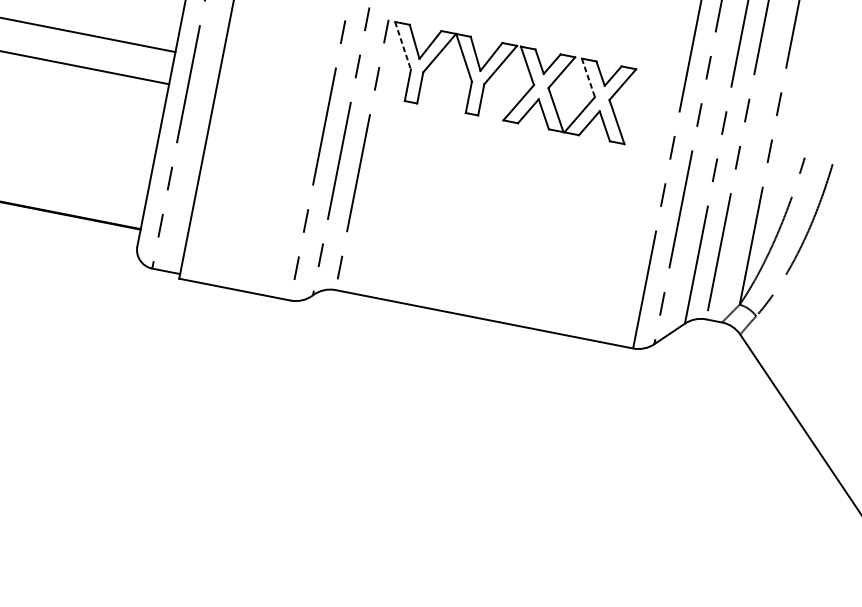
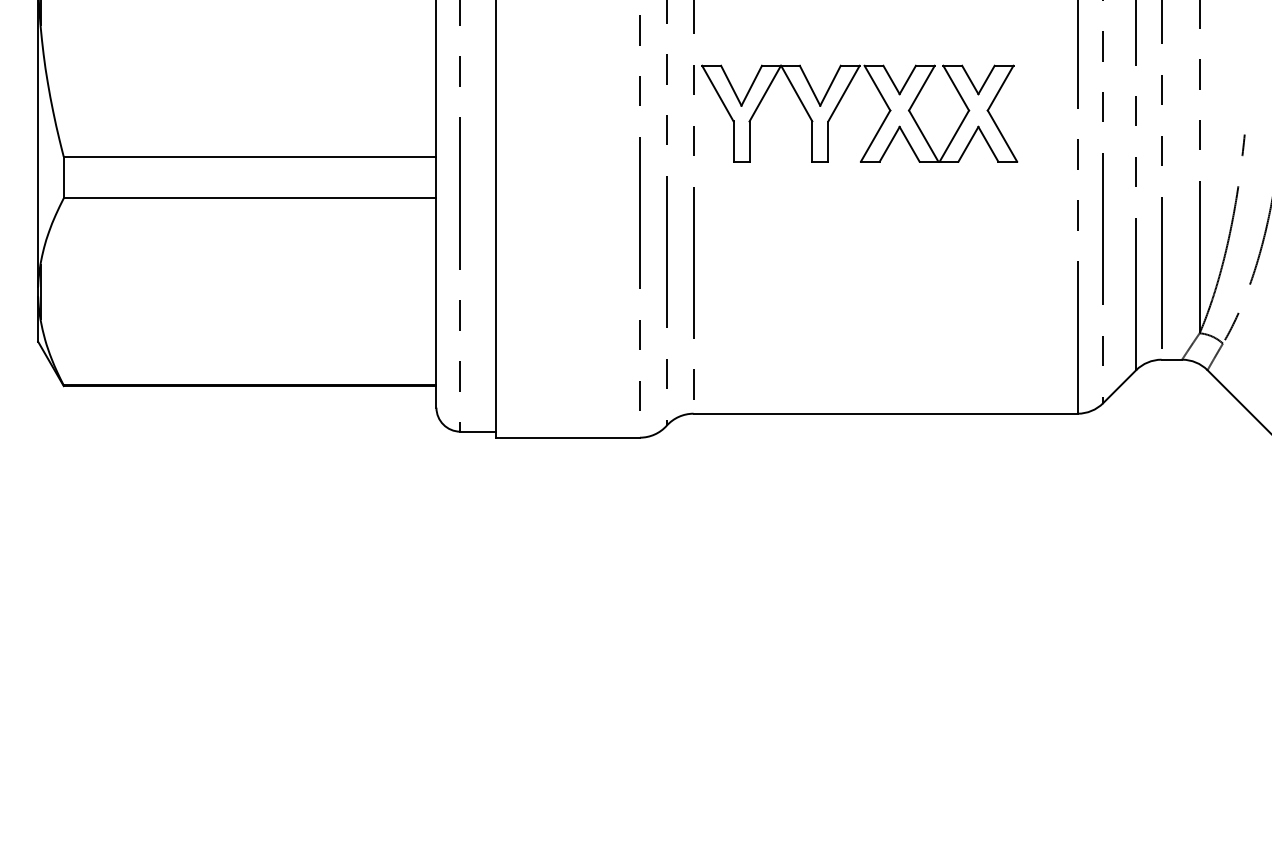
line: (402, 45) -> (717, 93), dashed -> solid
line: (588, 78) -> (956, 88), dashed -> solid

